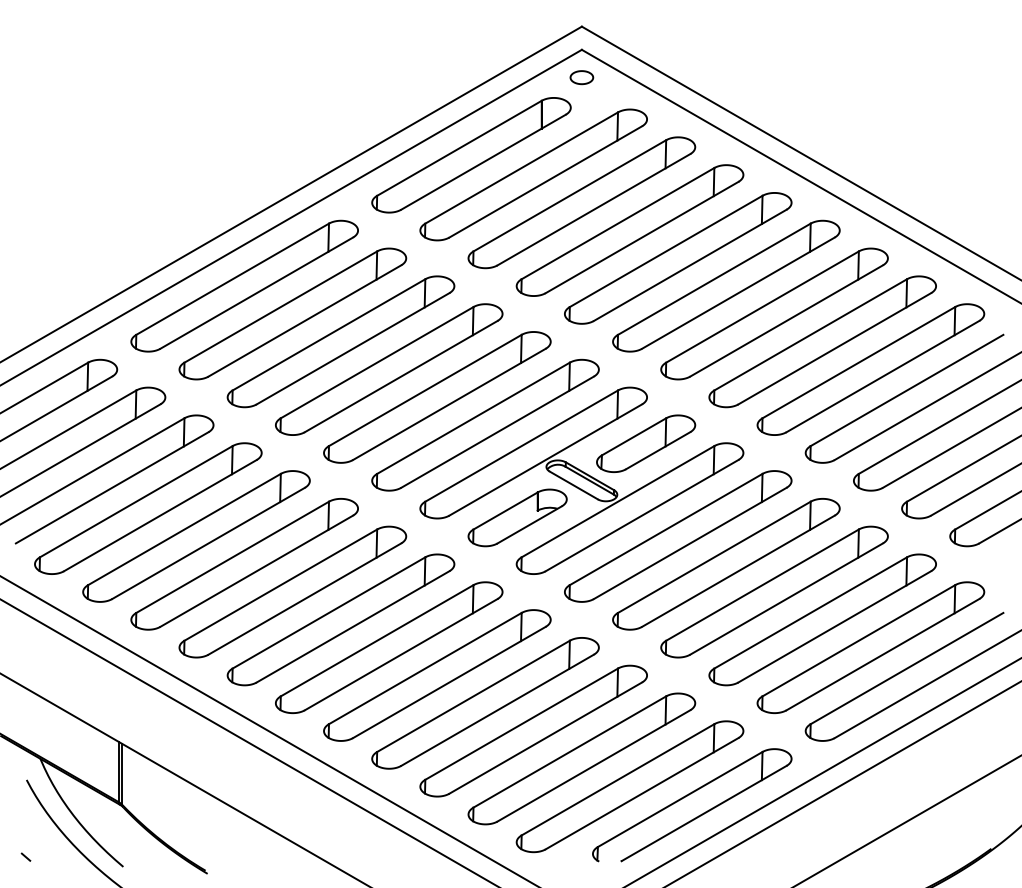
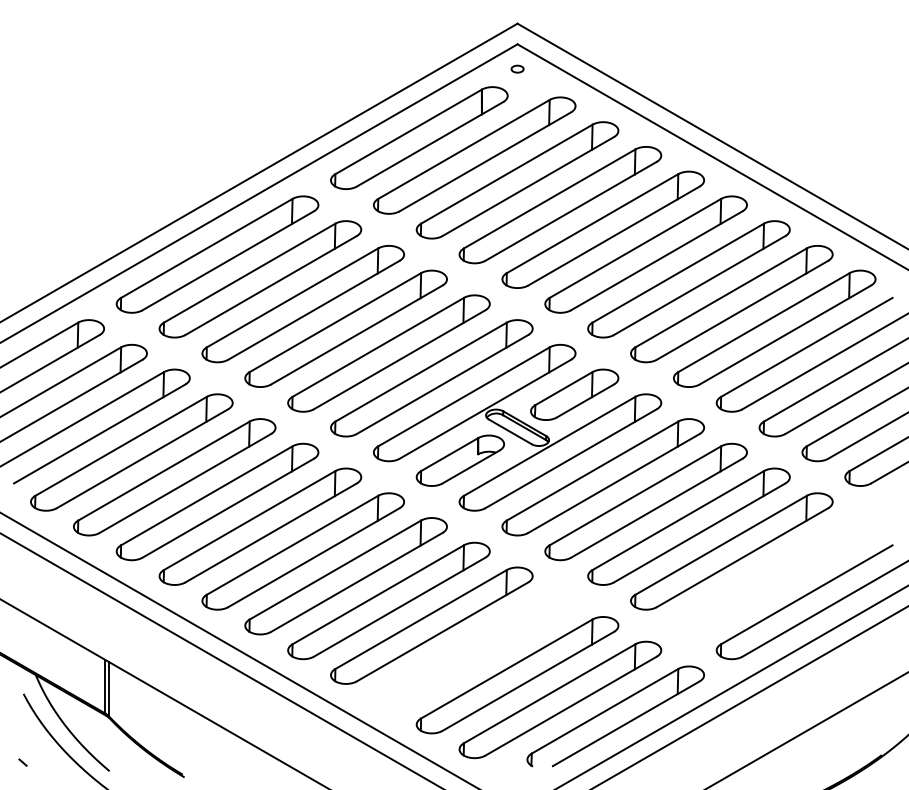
part: (581, 77) -> (517, 68), size x0.6
part: (870, 647) -> (774, 576), removed
part: (533, 730) -> (474, 649), removed

